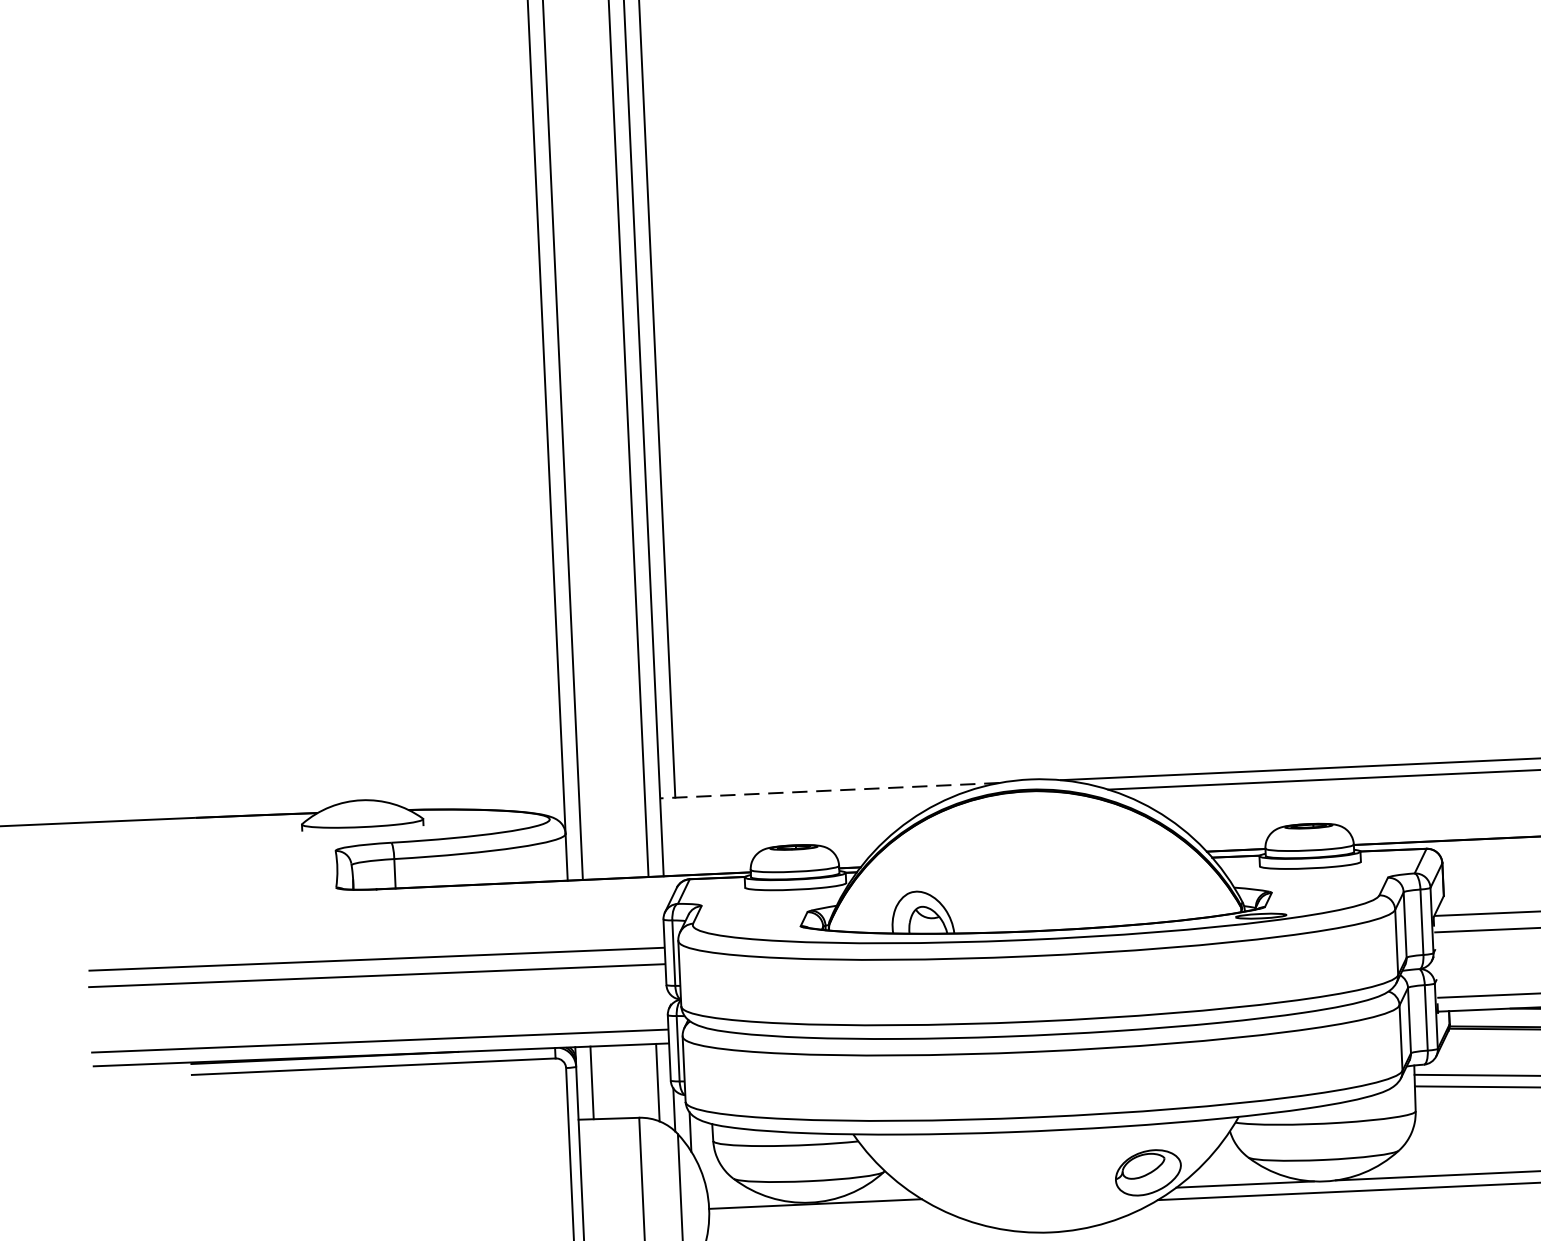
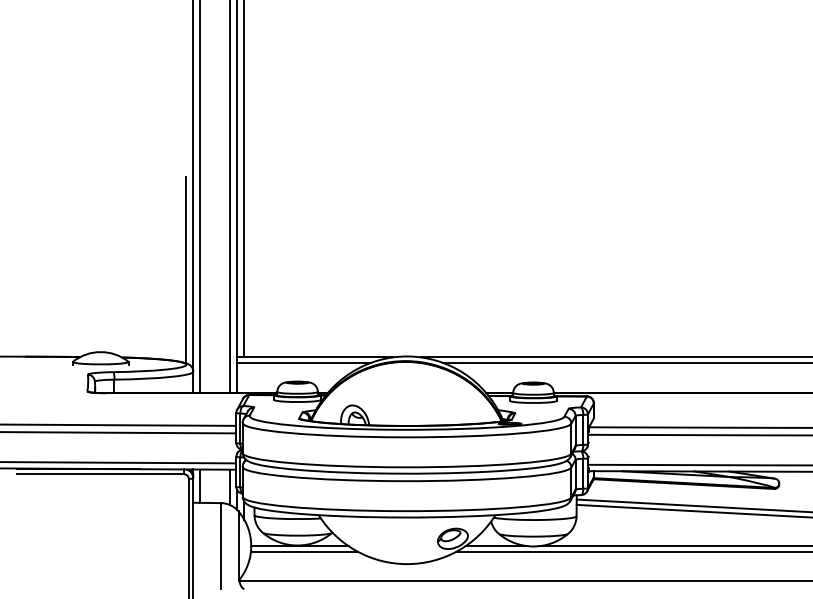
line: (540, 611) -> (186, 269), added
line: (830, 790) -> (315, 357), dashed -> solid
line: (807, 802) -> (304, 362), added
line: (823, 1215) -> (303, 551), added

